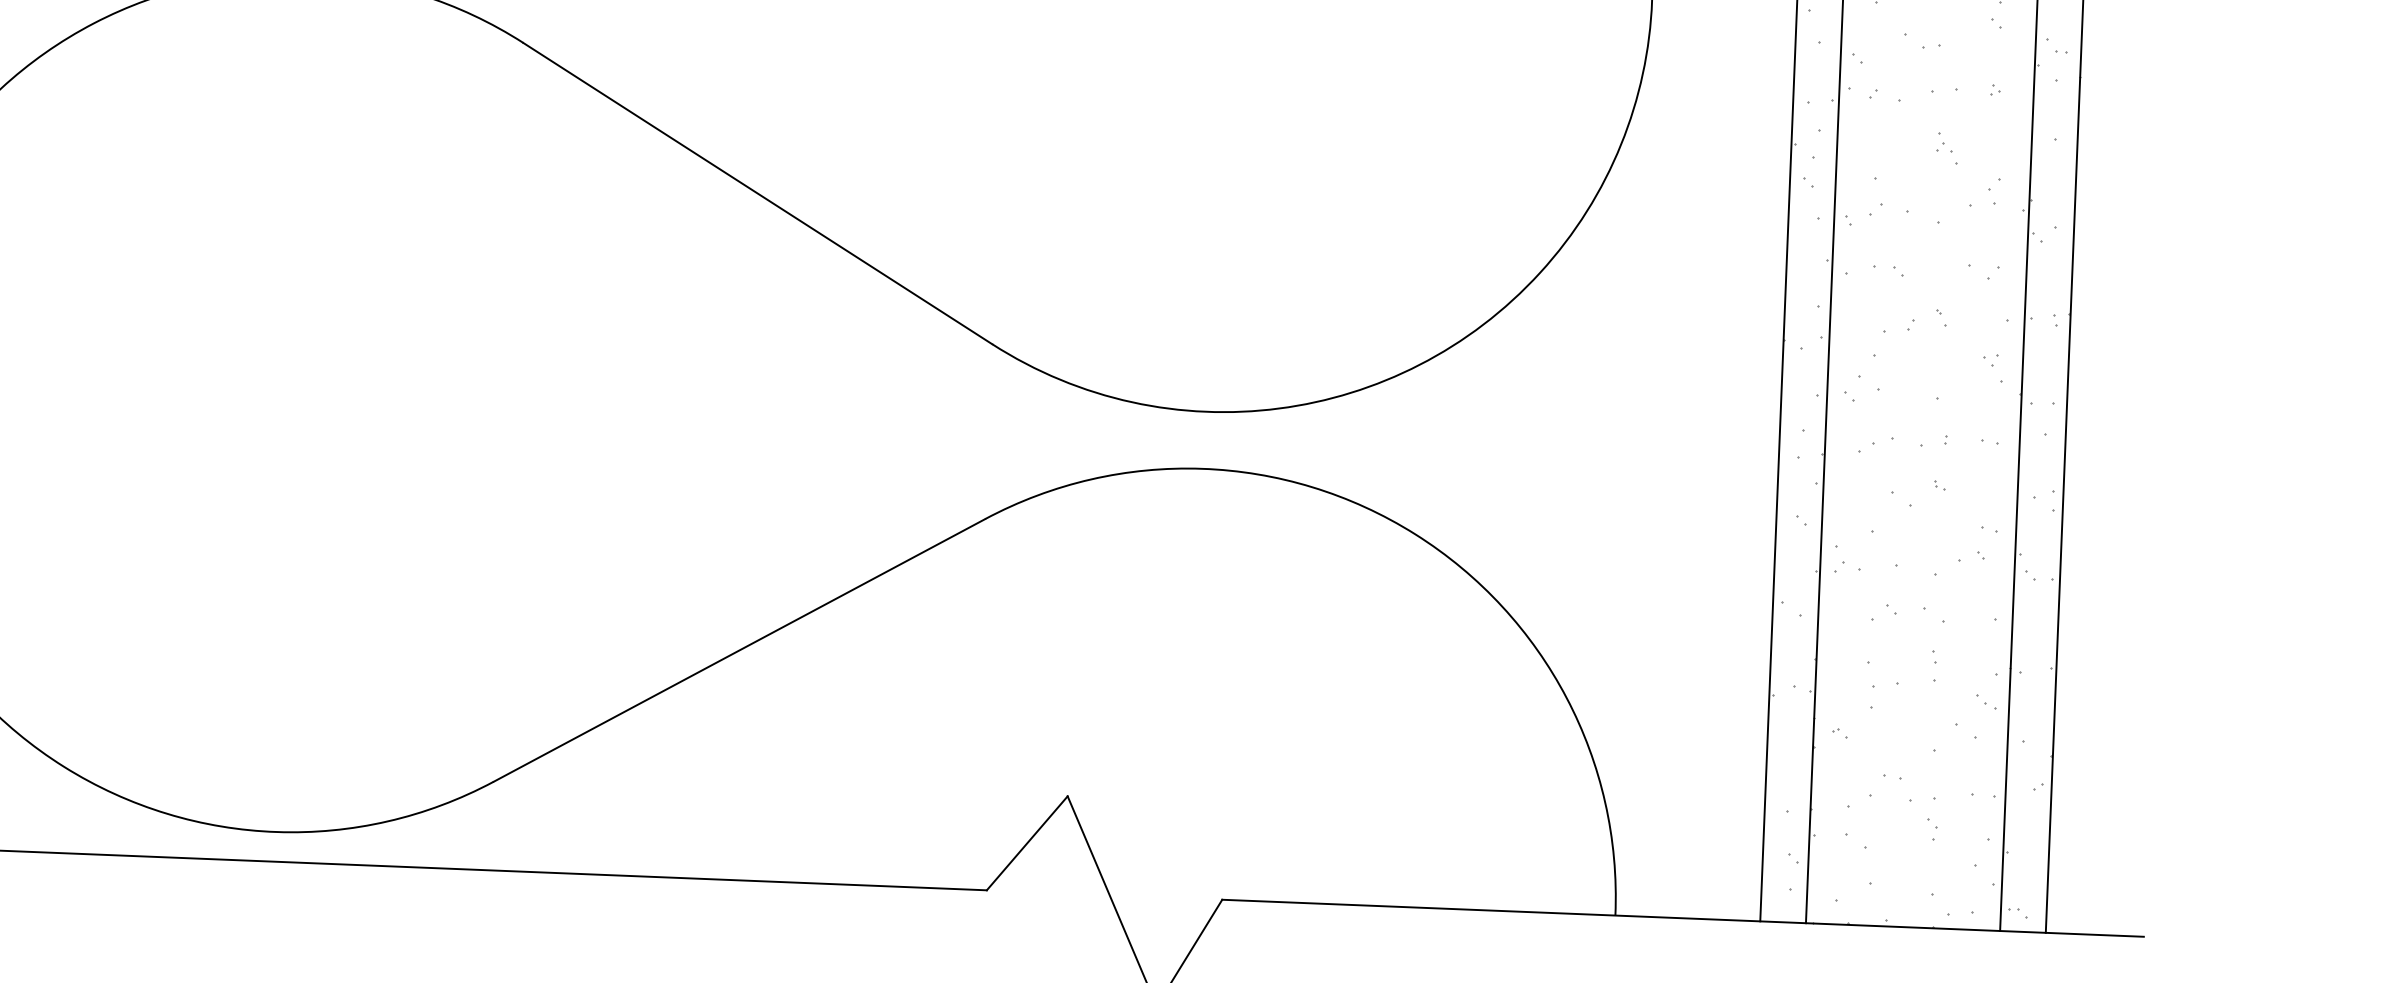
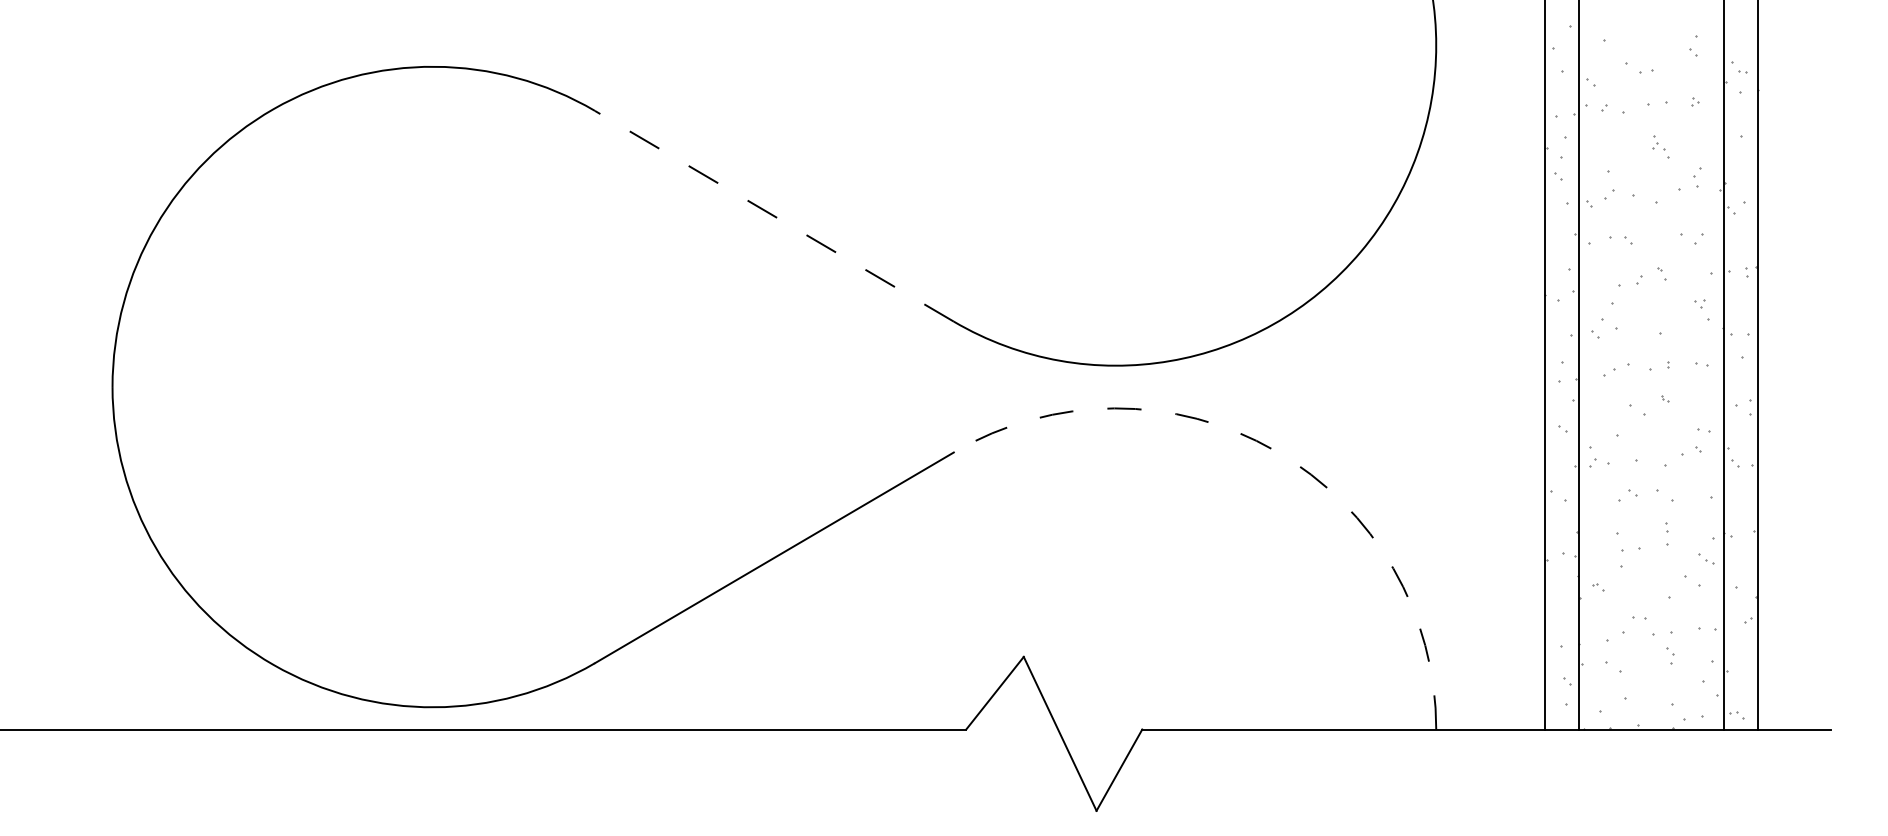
line: (756, 193) -> (773, 216), solid -> dashed
arc: (1415, 533) -> (1275, 450), solid -> dashed

